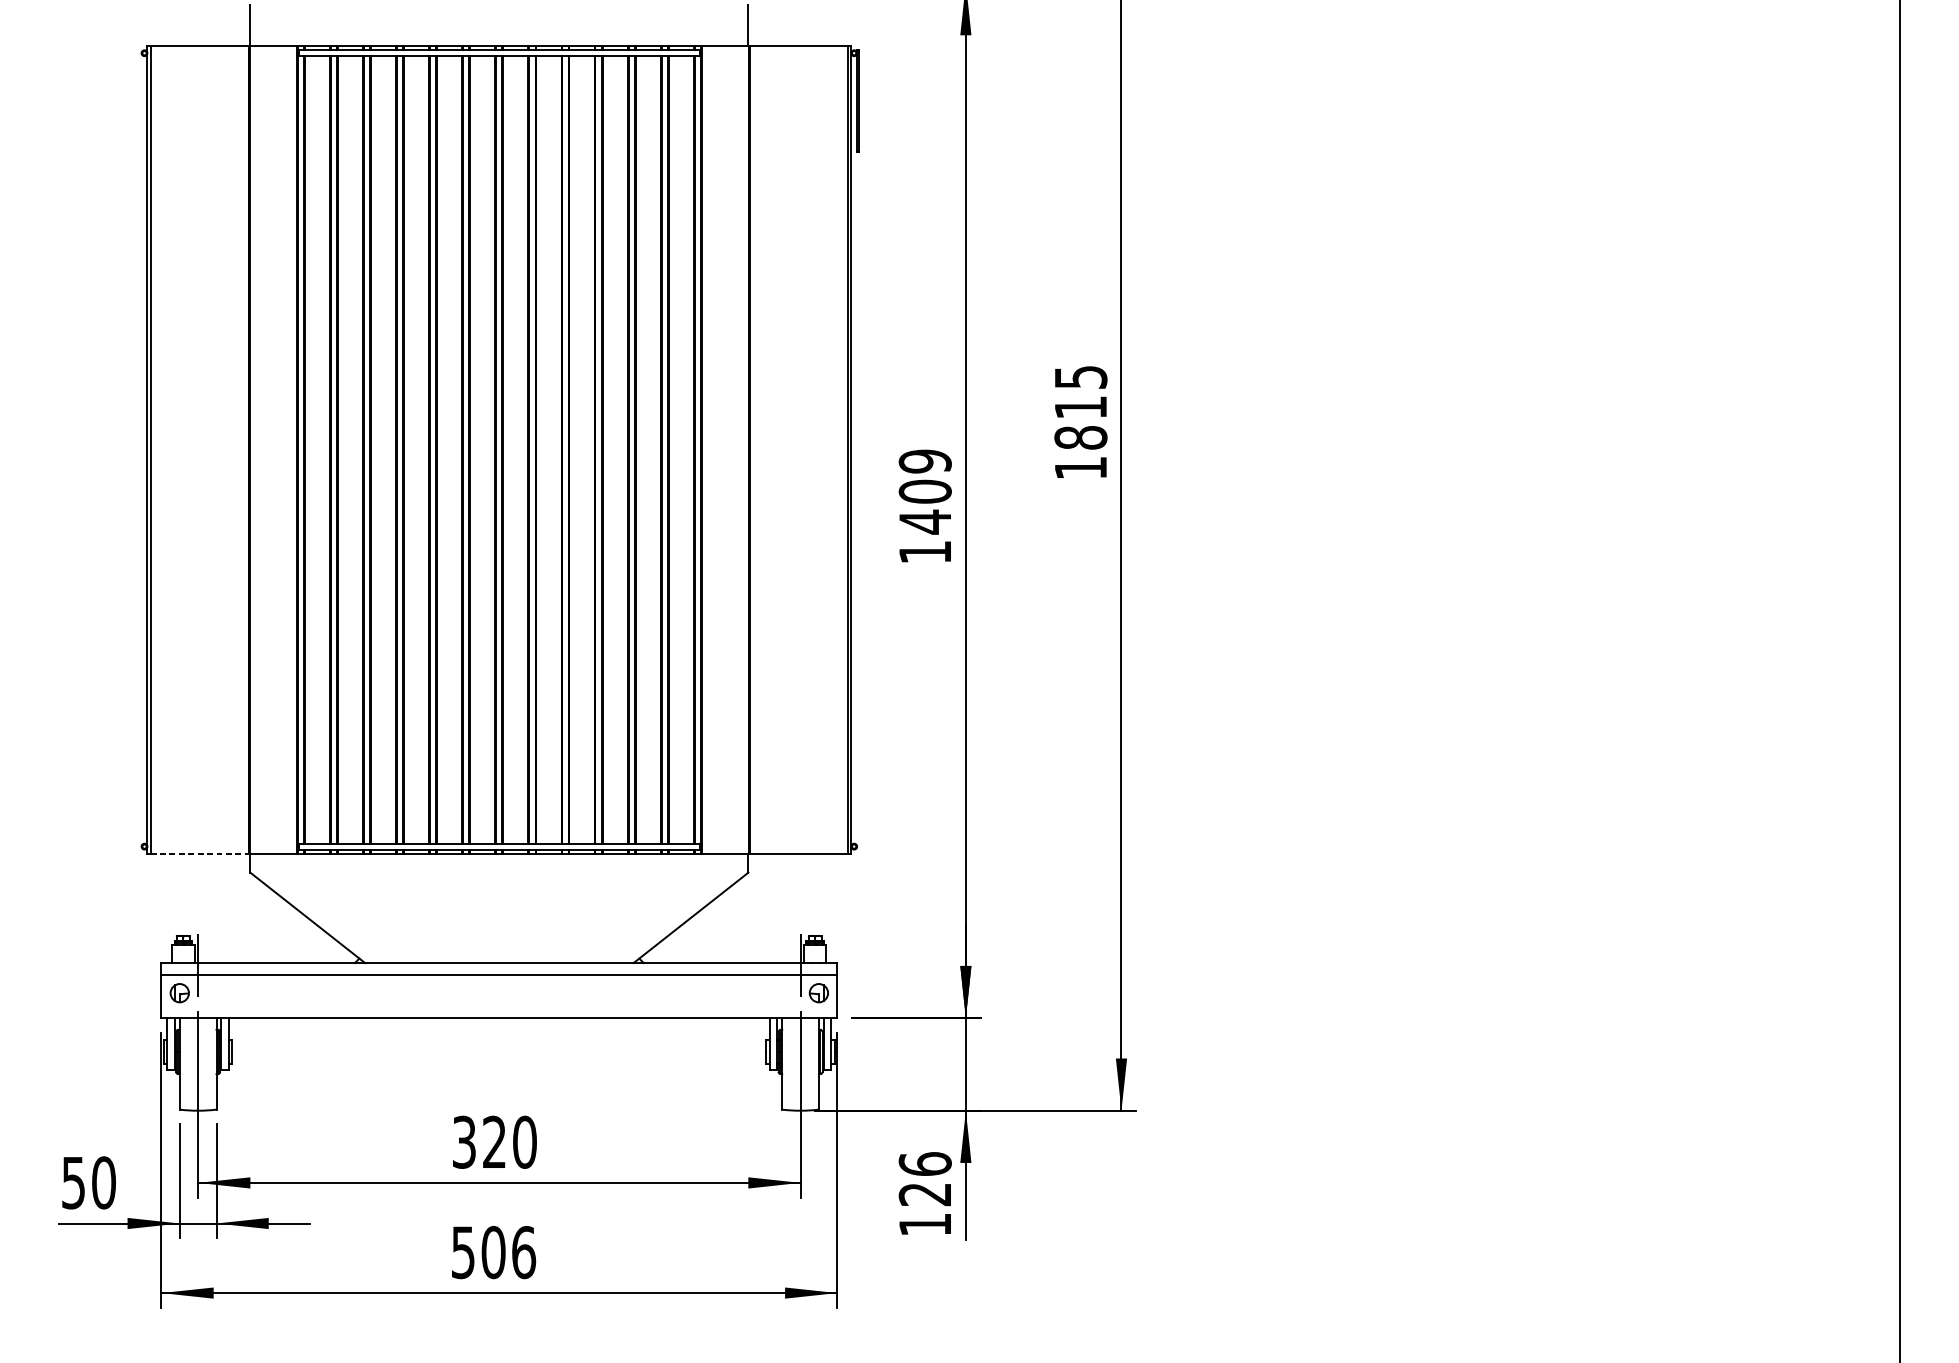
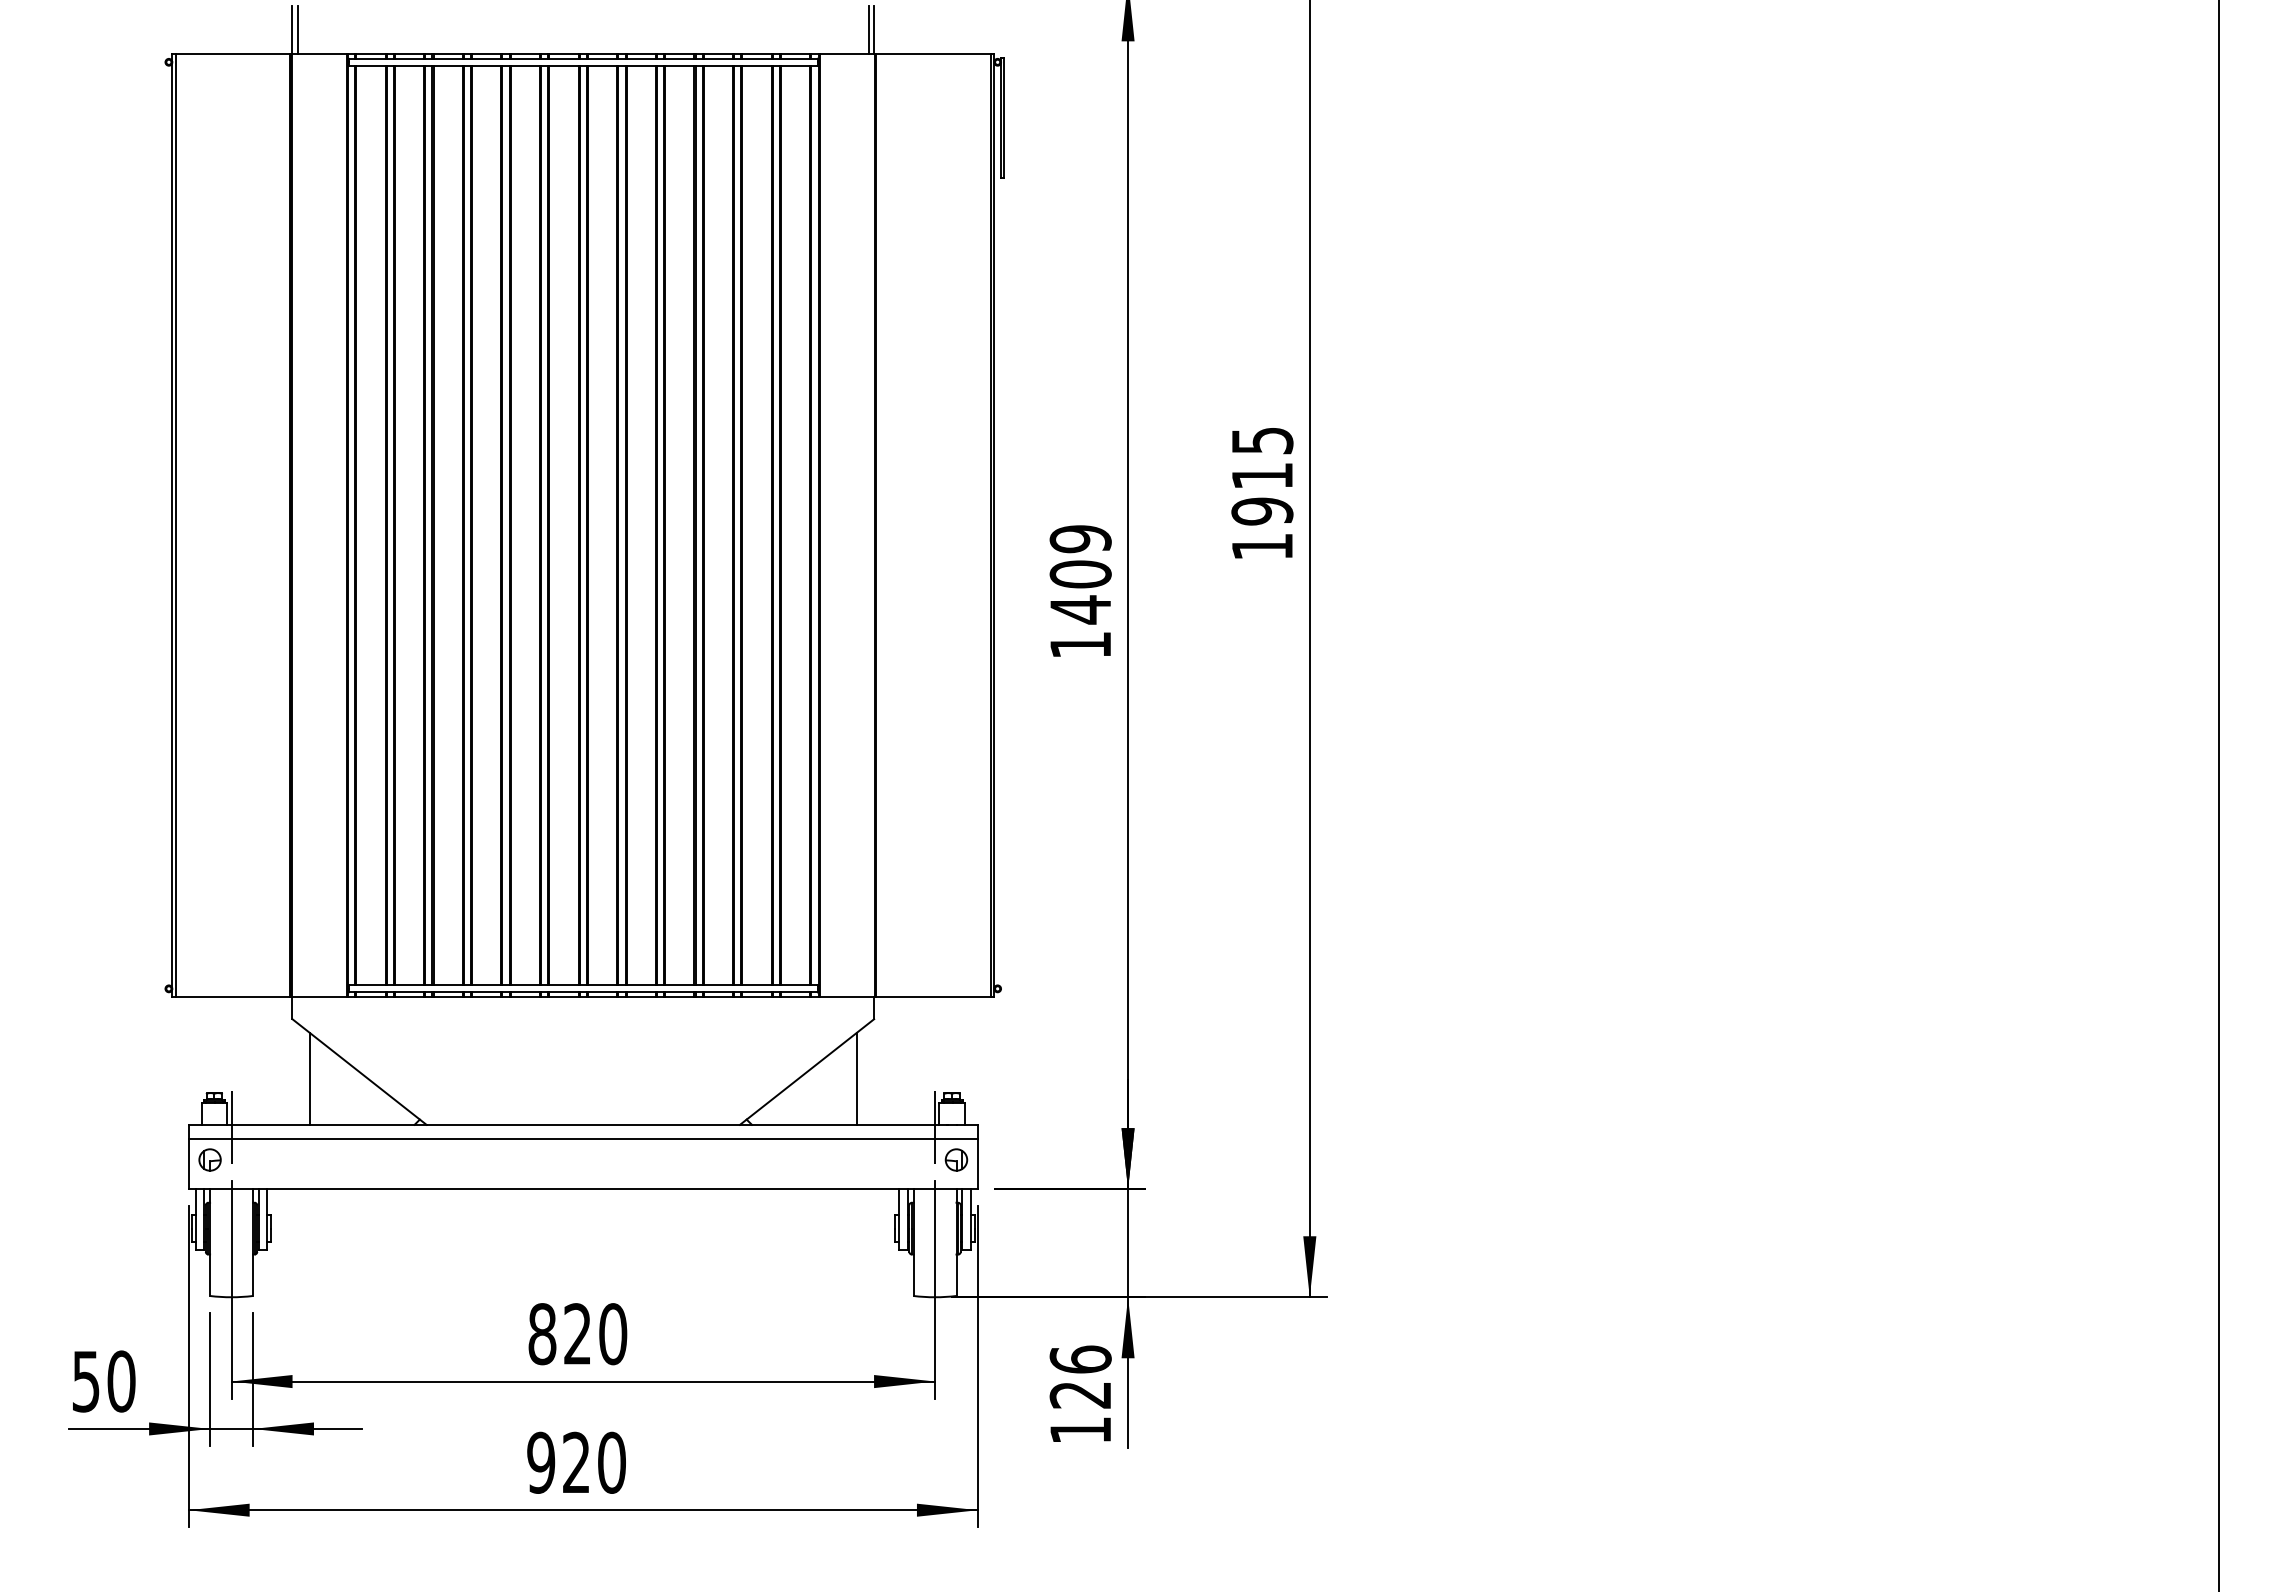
line: (254, 25) -> (297, 29), added
line: (743, 25) -> (868, 29), added
text: (1080, 437) -> (1262, 511), 1815 -> 1915
line: (199, 854) -> (233, 997), dashed -> solid
line: (264, 923) -> (309, 1078), added
line: (733, 923) -> (856, 1078), added
text: (464, 1142) -> (542, 1334), 320 -> 820
text: (493, 1252) -> (576, 1462), 506 -> 920

